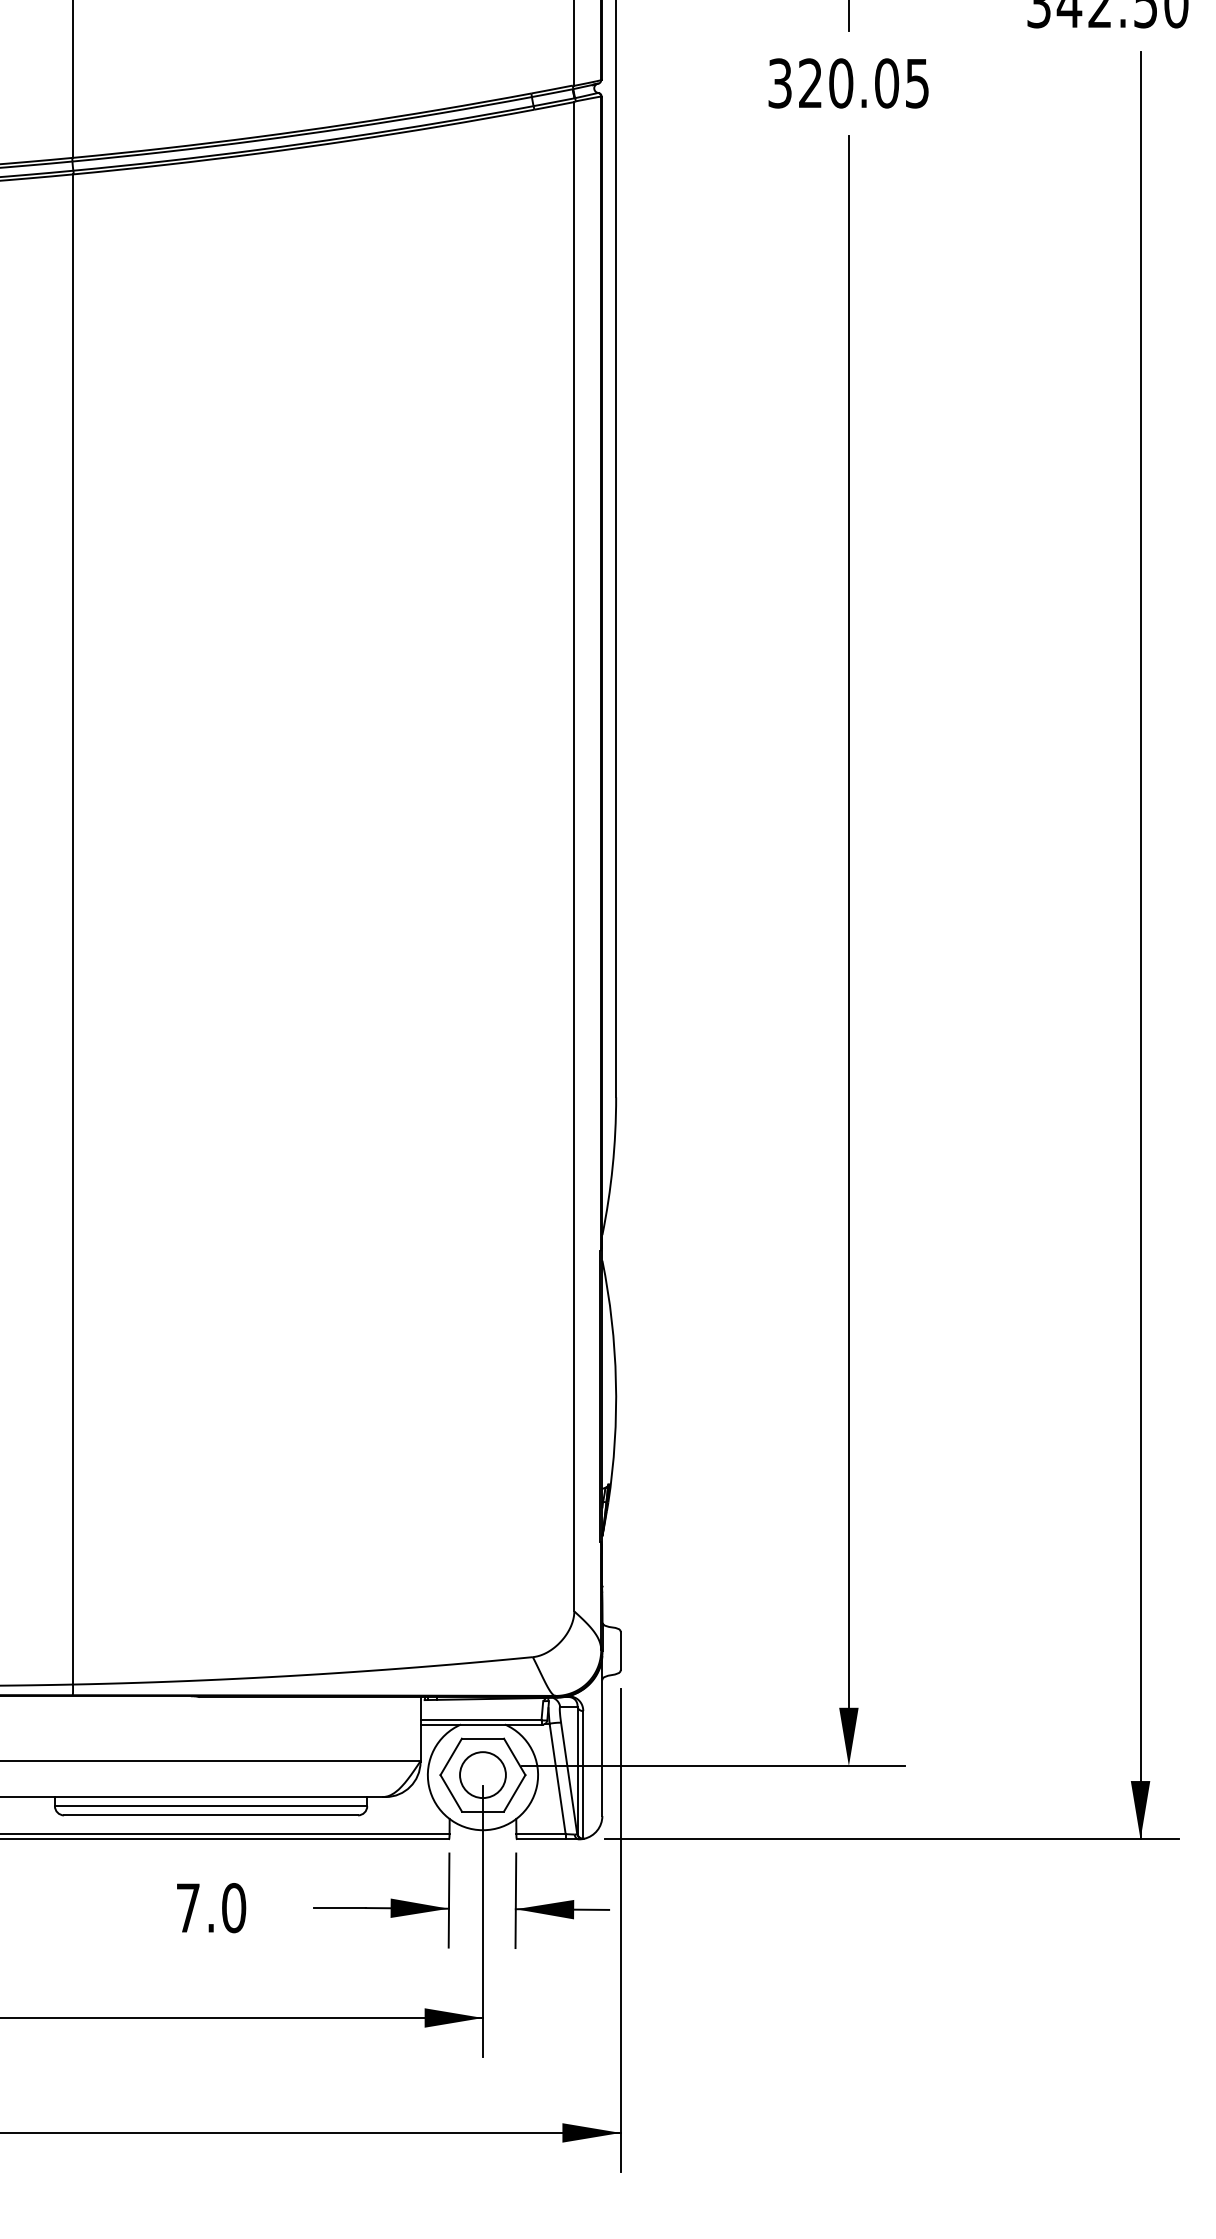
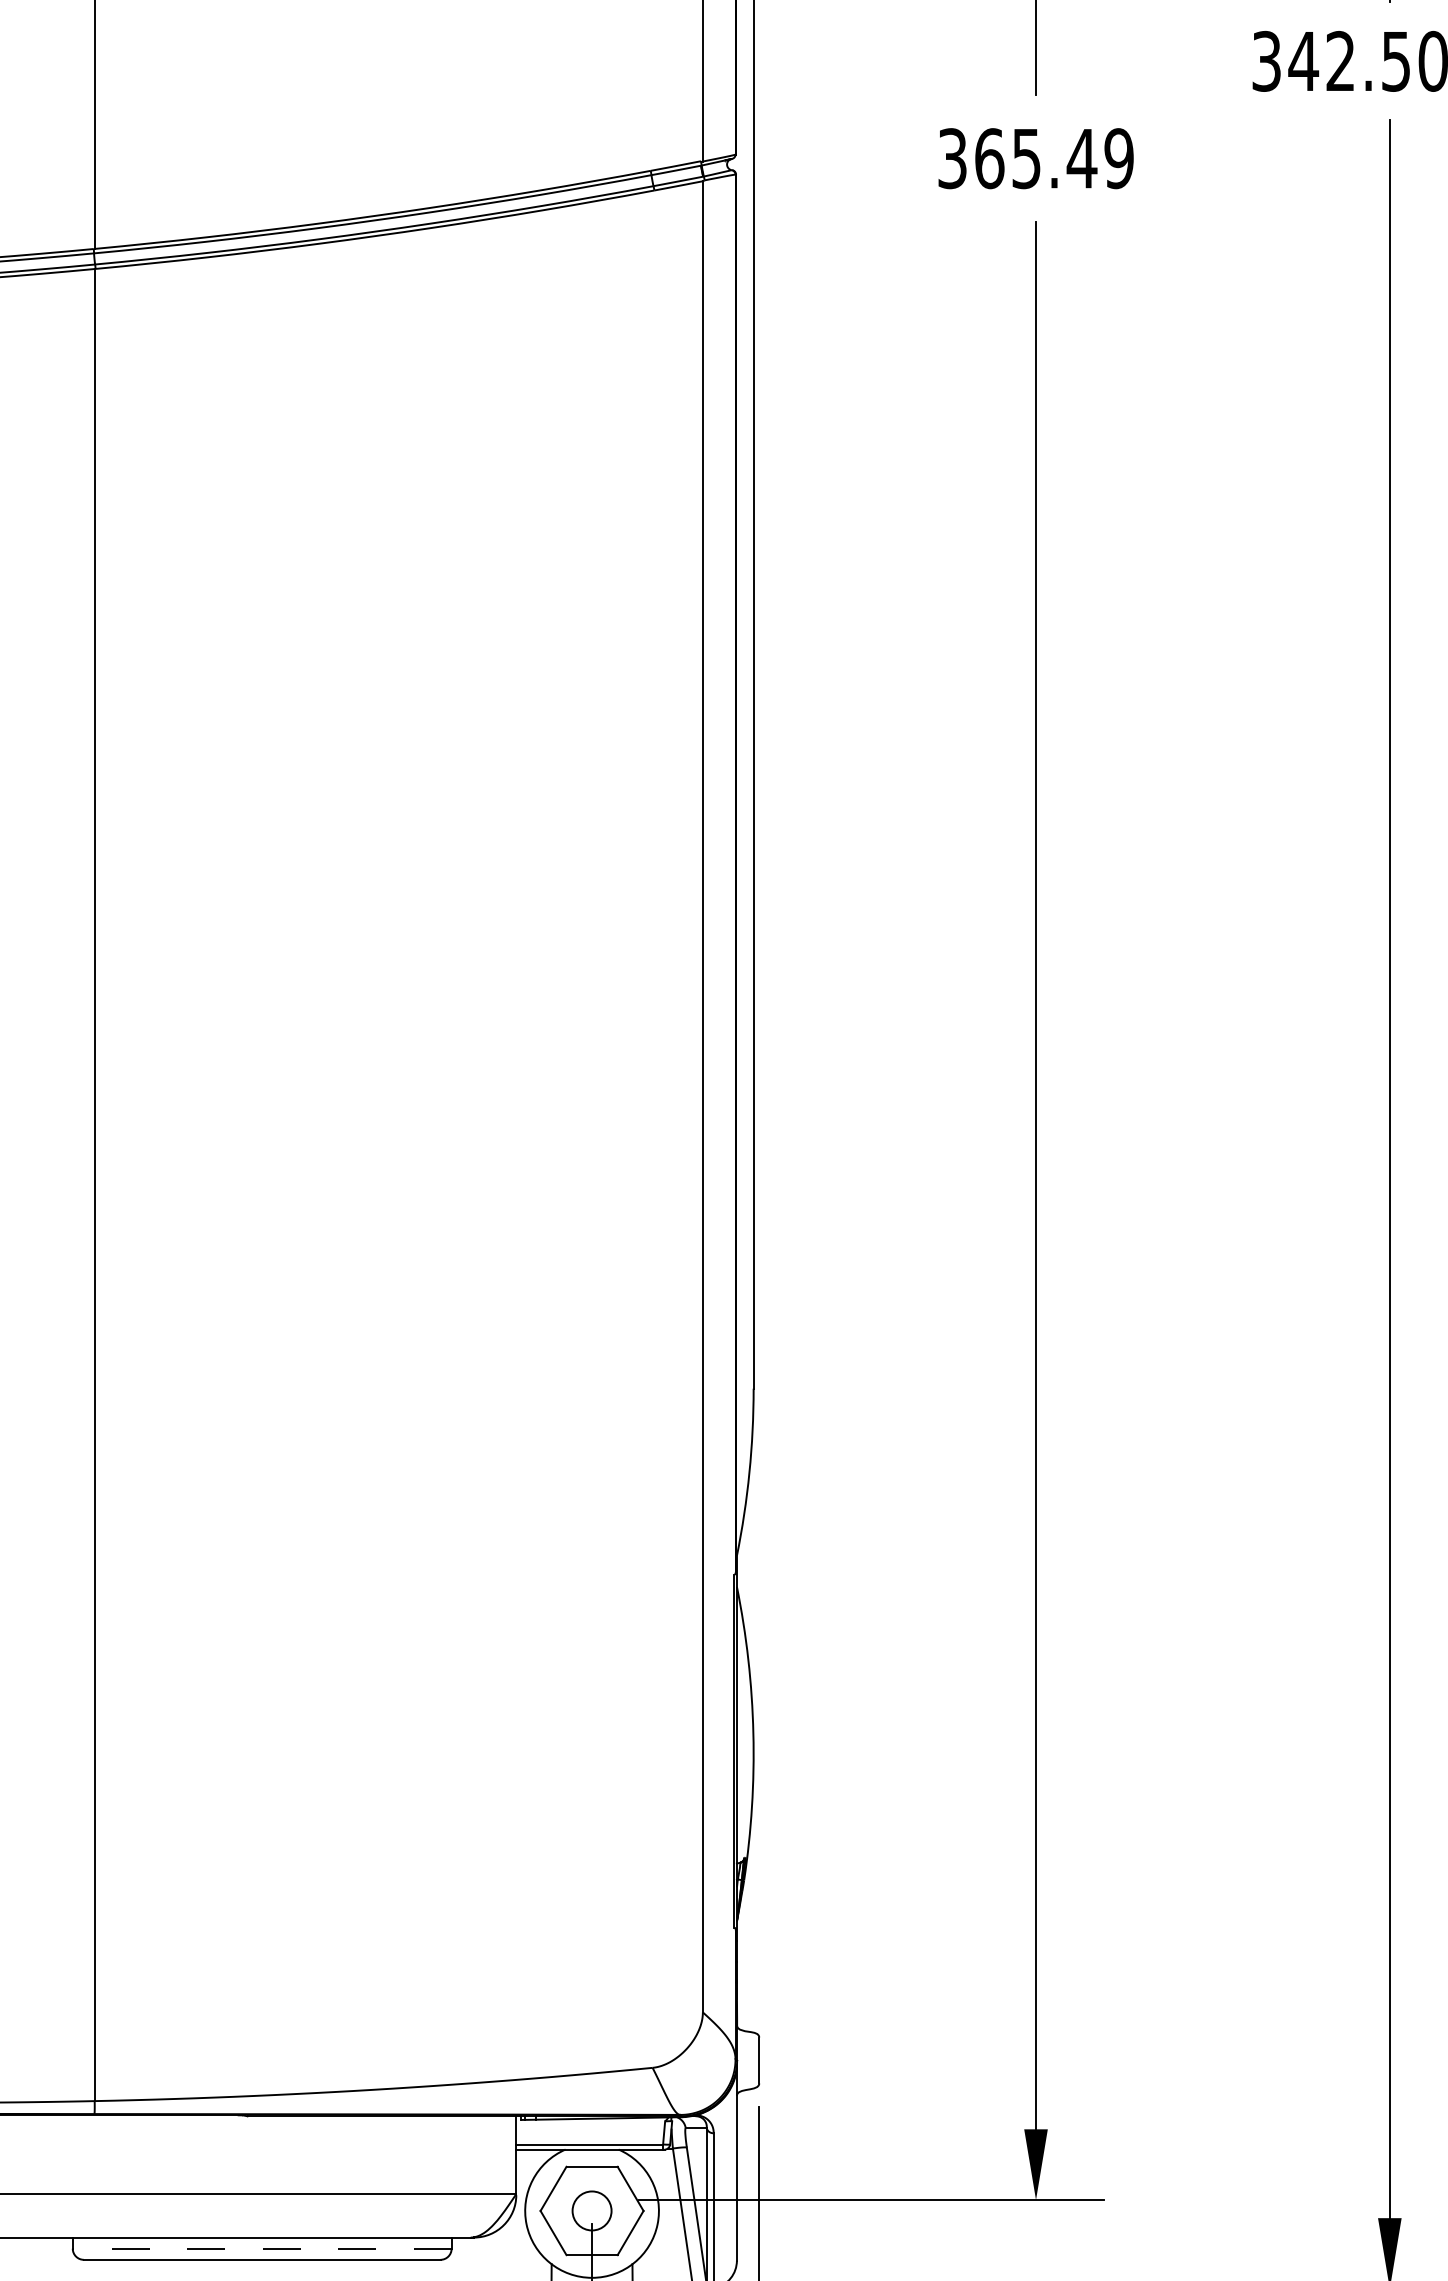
text: (863, 83) -> (1053, 158), 320.05 -> 365.49
circle: (482, 1775) -> (591, 2211), size x0.7
line: (210, 1806) -> (261, 2249), solid -> dashed

